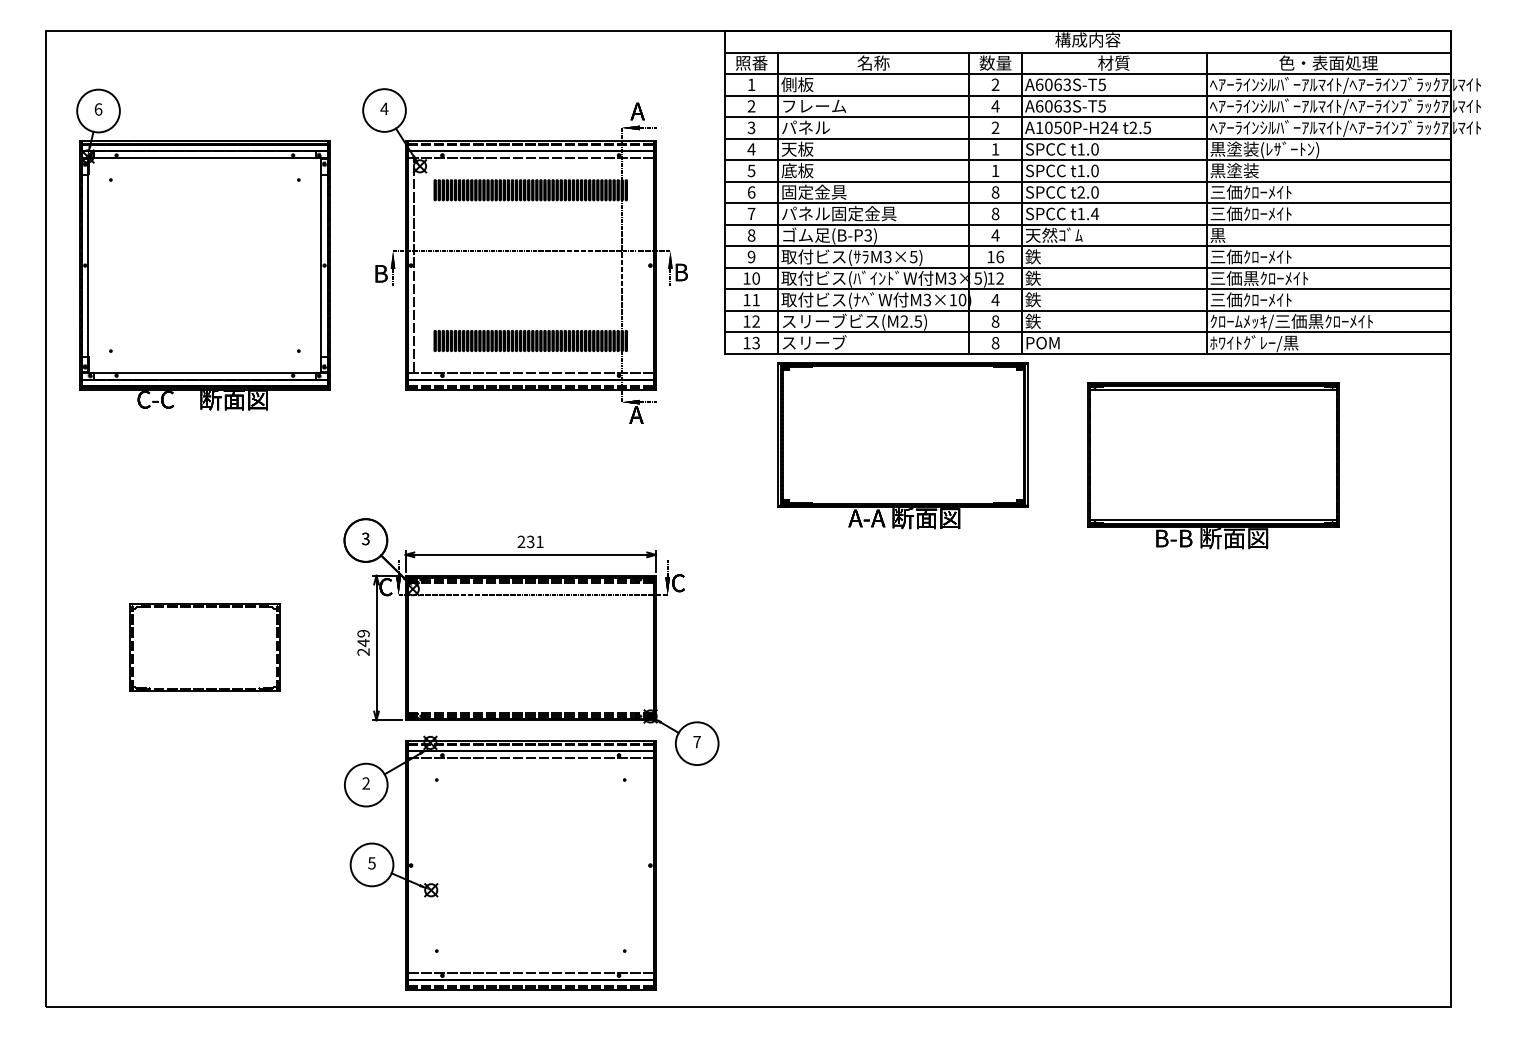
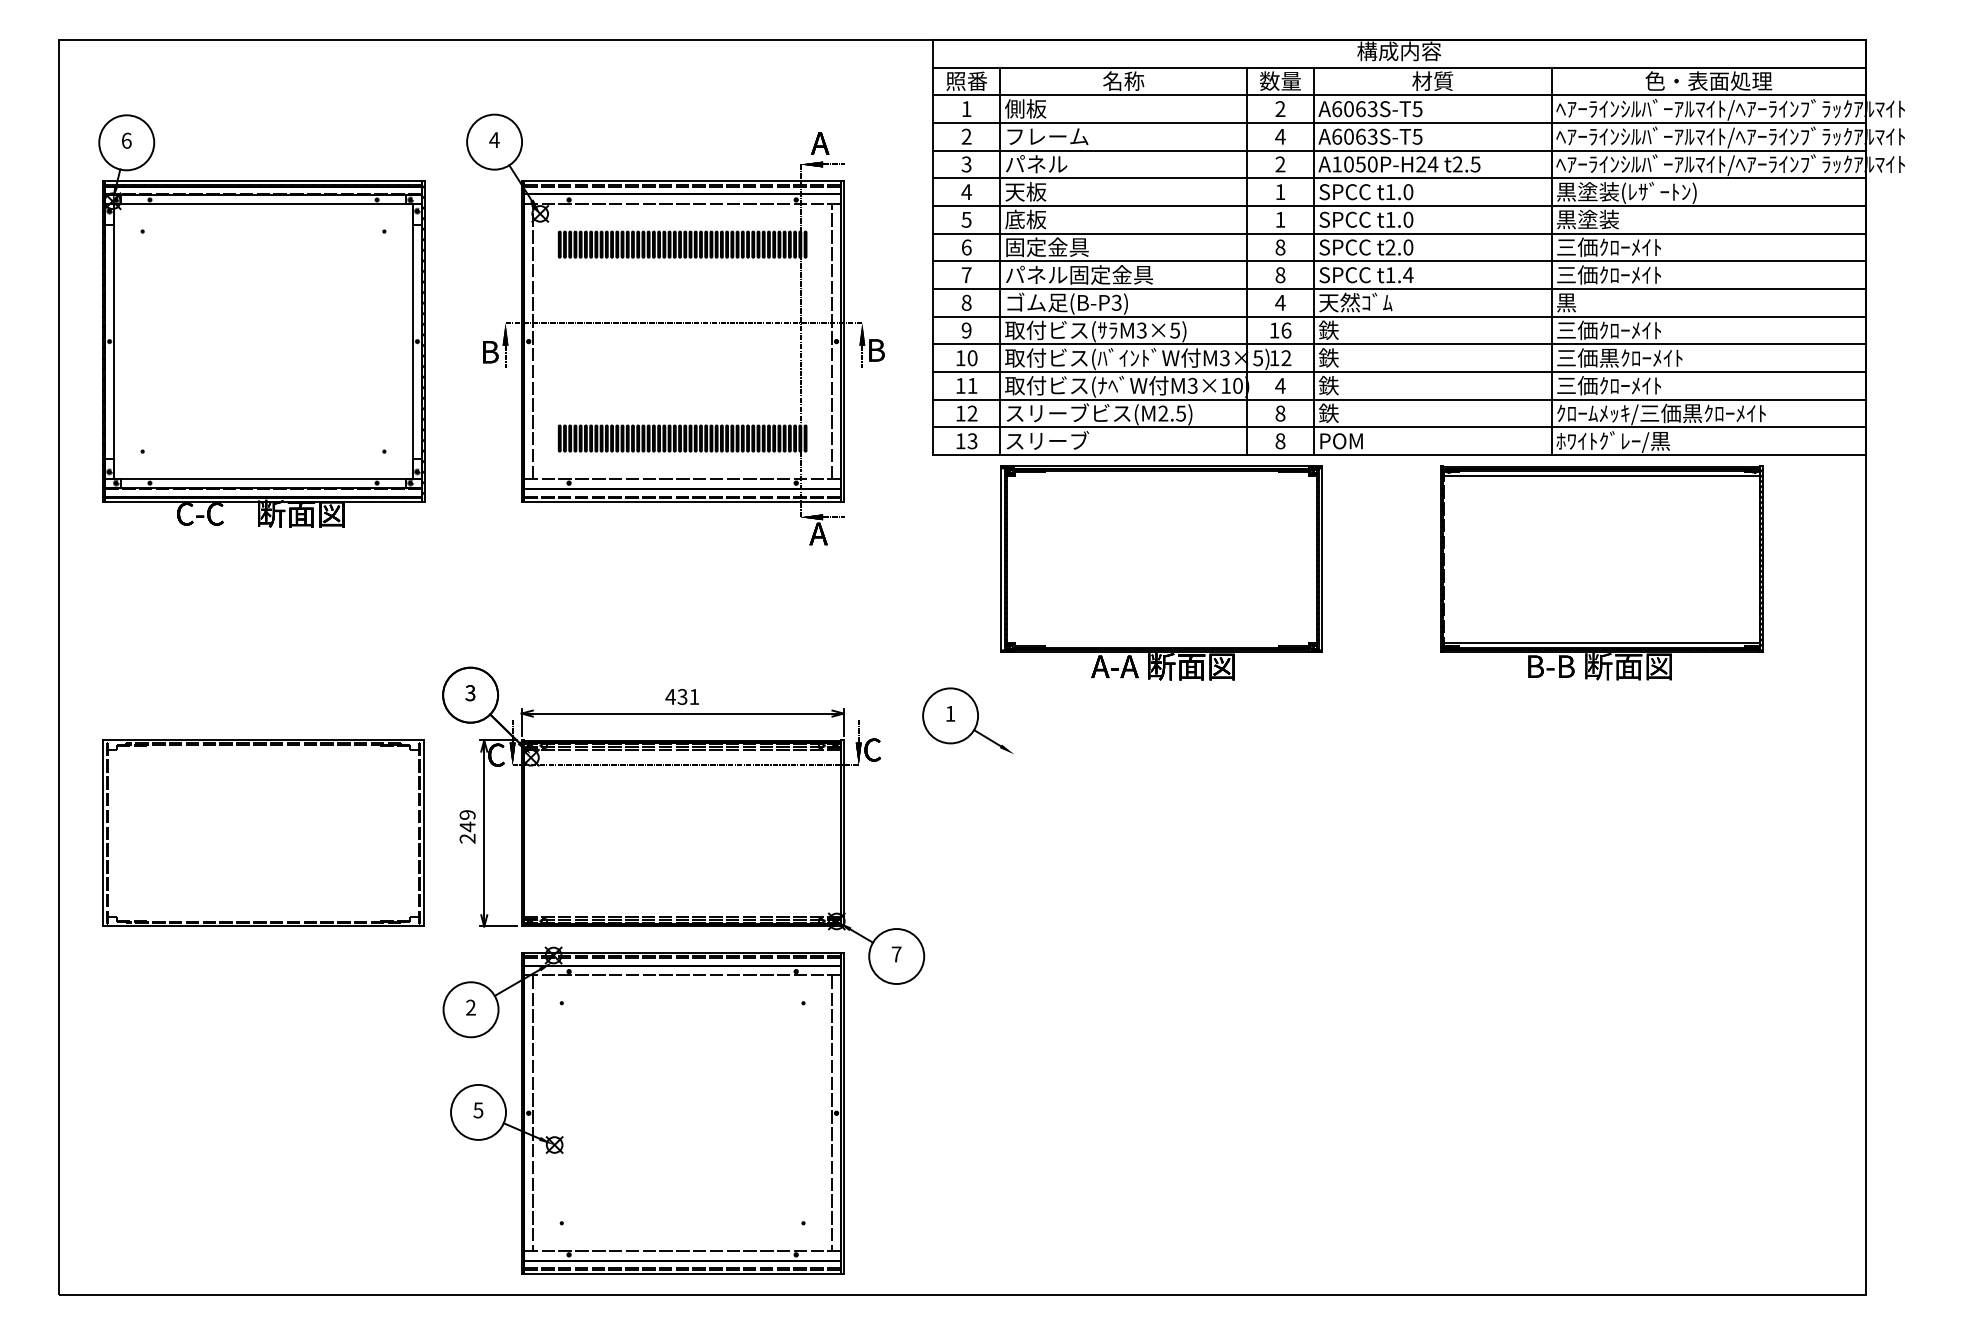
line: (647, 265) -> (832, 341), added
part: (1213, 465) -> (1601, 572), moved
text: (521, 541) -> (670, 696), 231 -> 431
part: (752, 560) -> (967, 720), added
part: (204, 647) -> (263, 832), size x1.67
line: (414, 864) -> (532, 1112), added
line: (647, 864) -> (832, 1112), added

